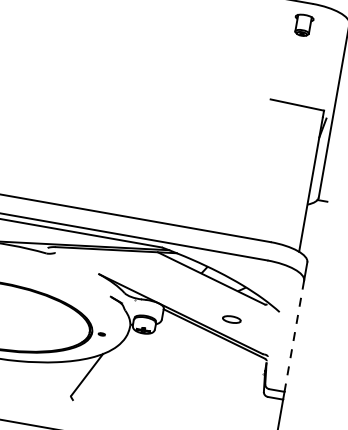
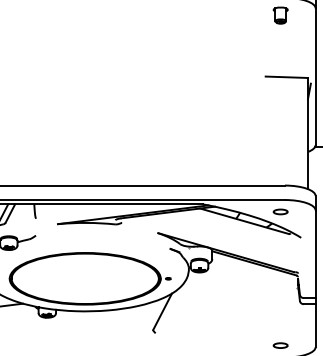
part: (231, 318) -> (280, 211), moved
line: (294, 336) -> (315, 254), dashed -> solid

